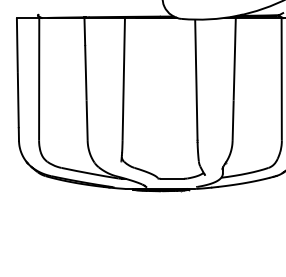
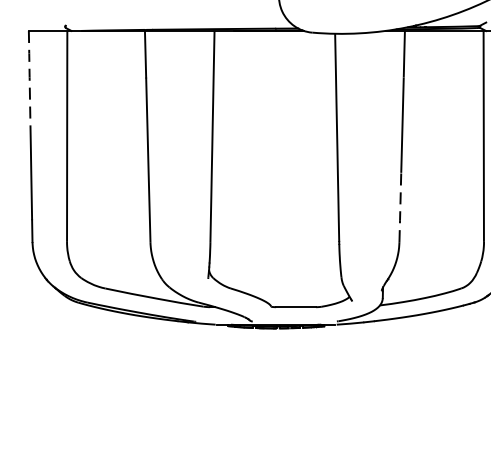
line: (17, 45) -> (29, 78), solid -> dashed
line: (233, 121) -> (400, 208), solid -> dashed

